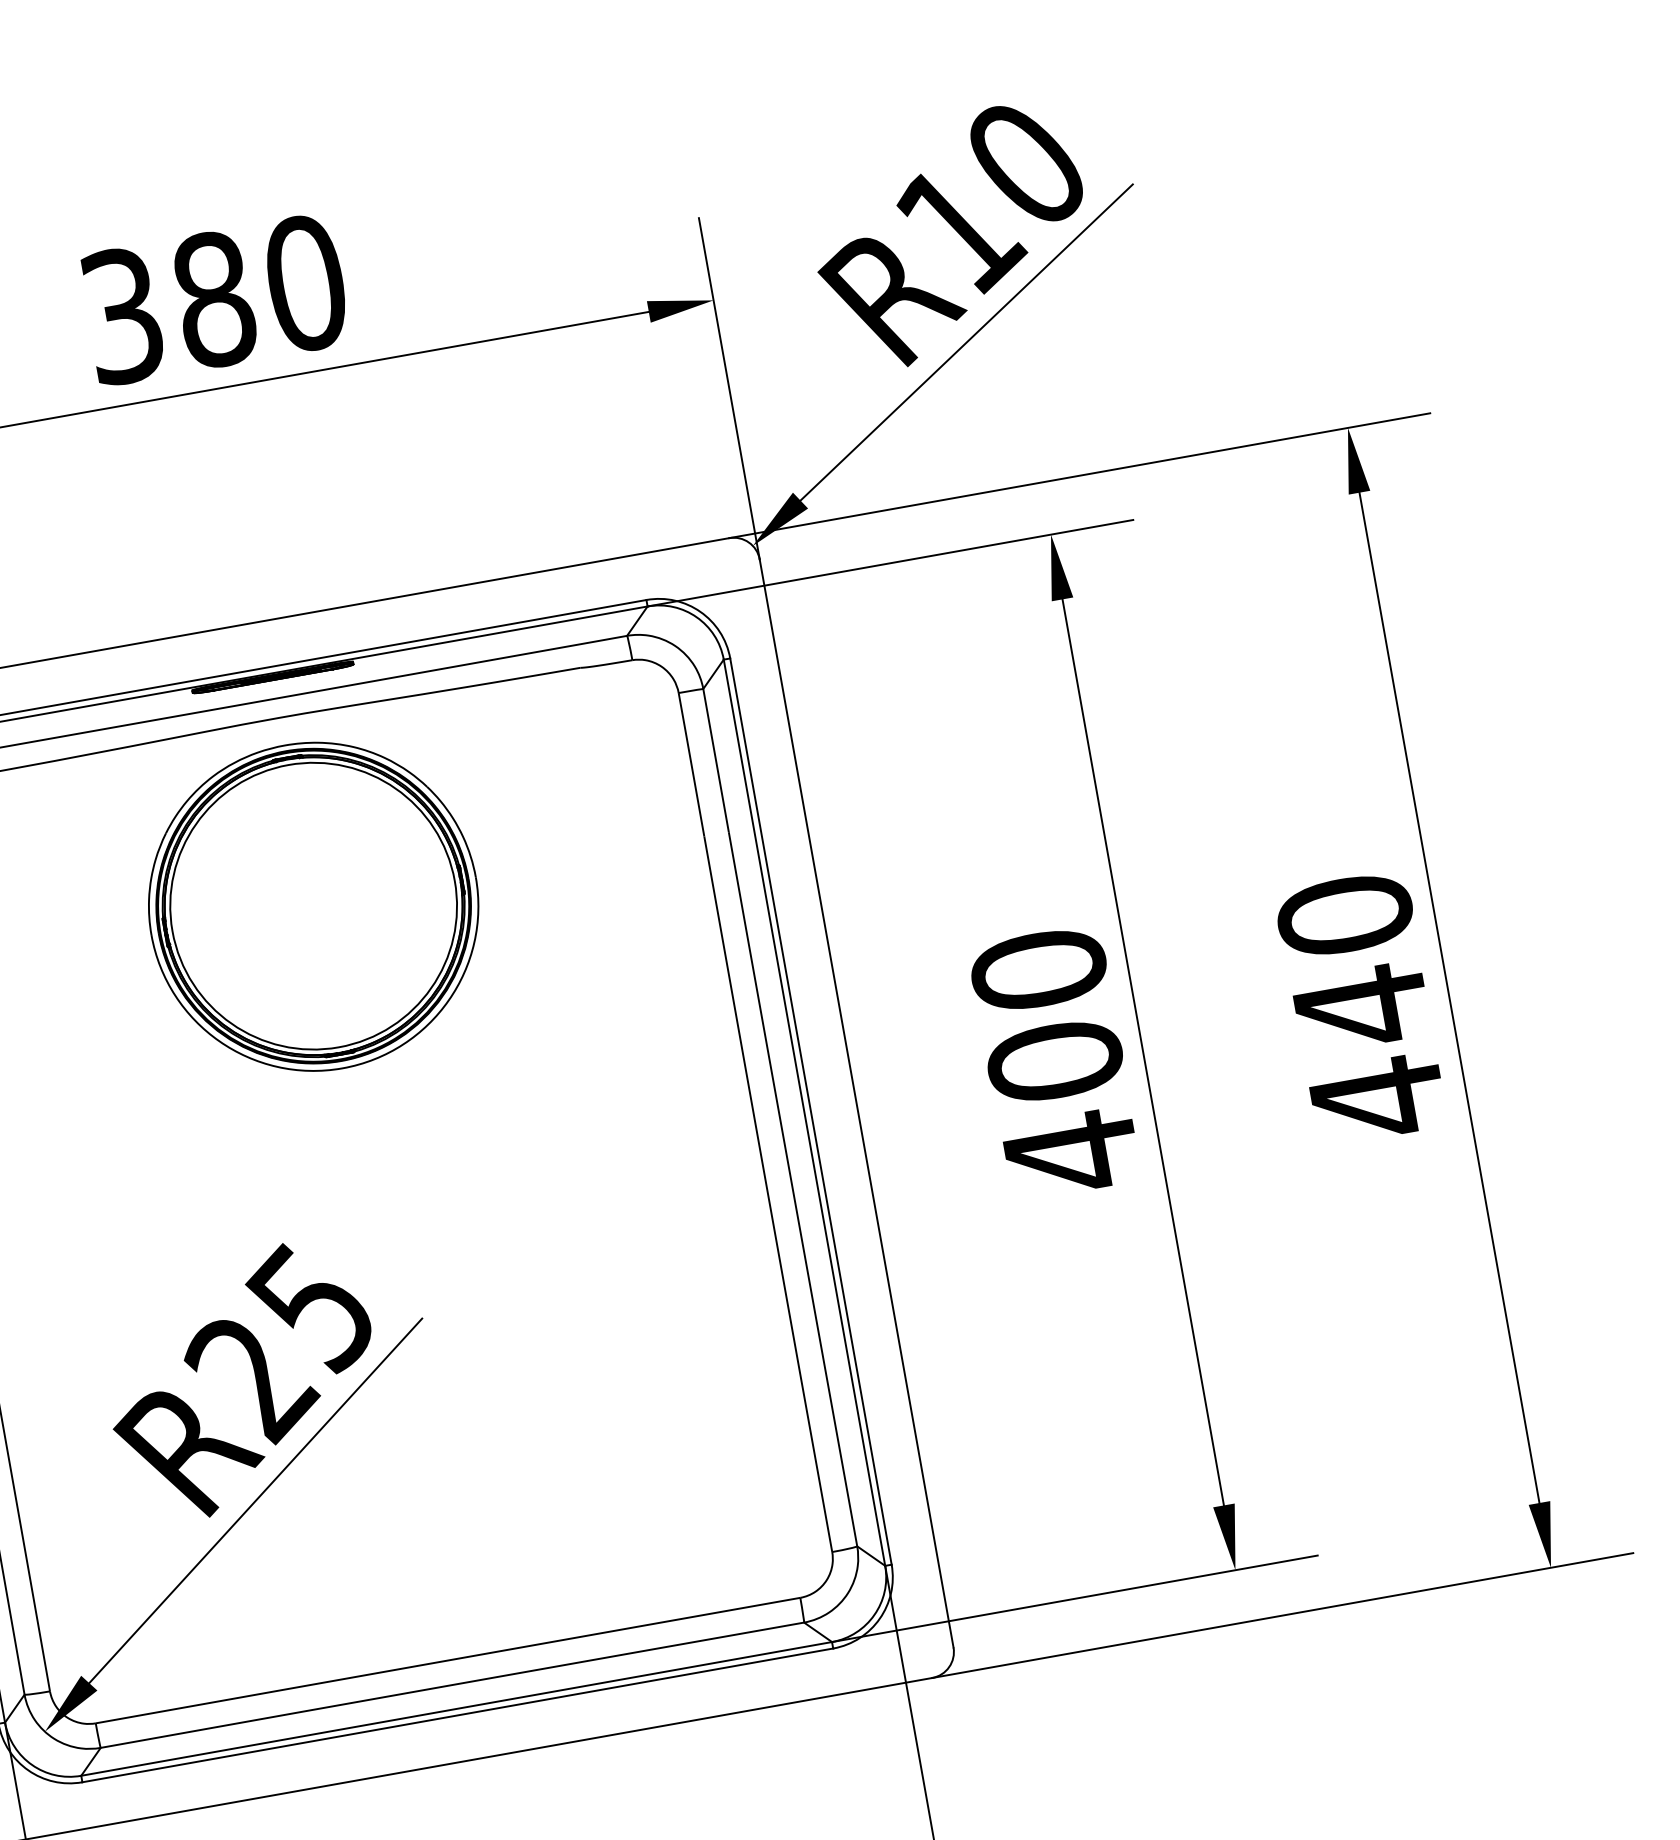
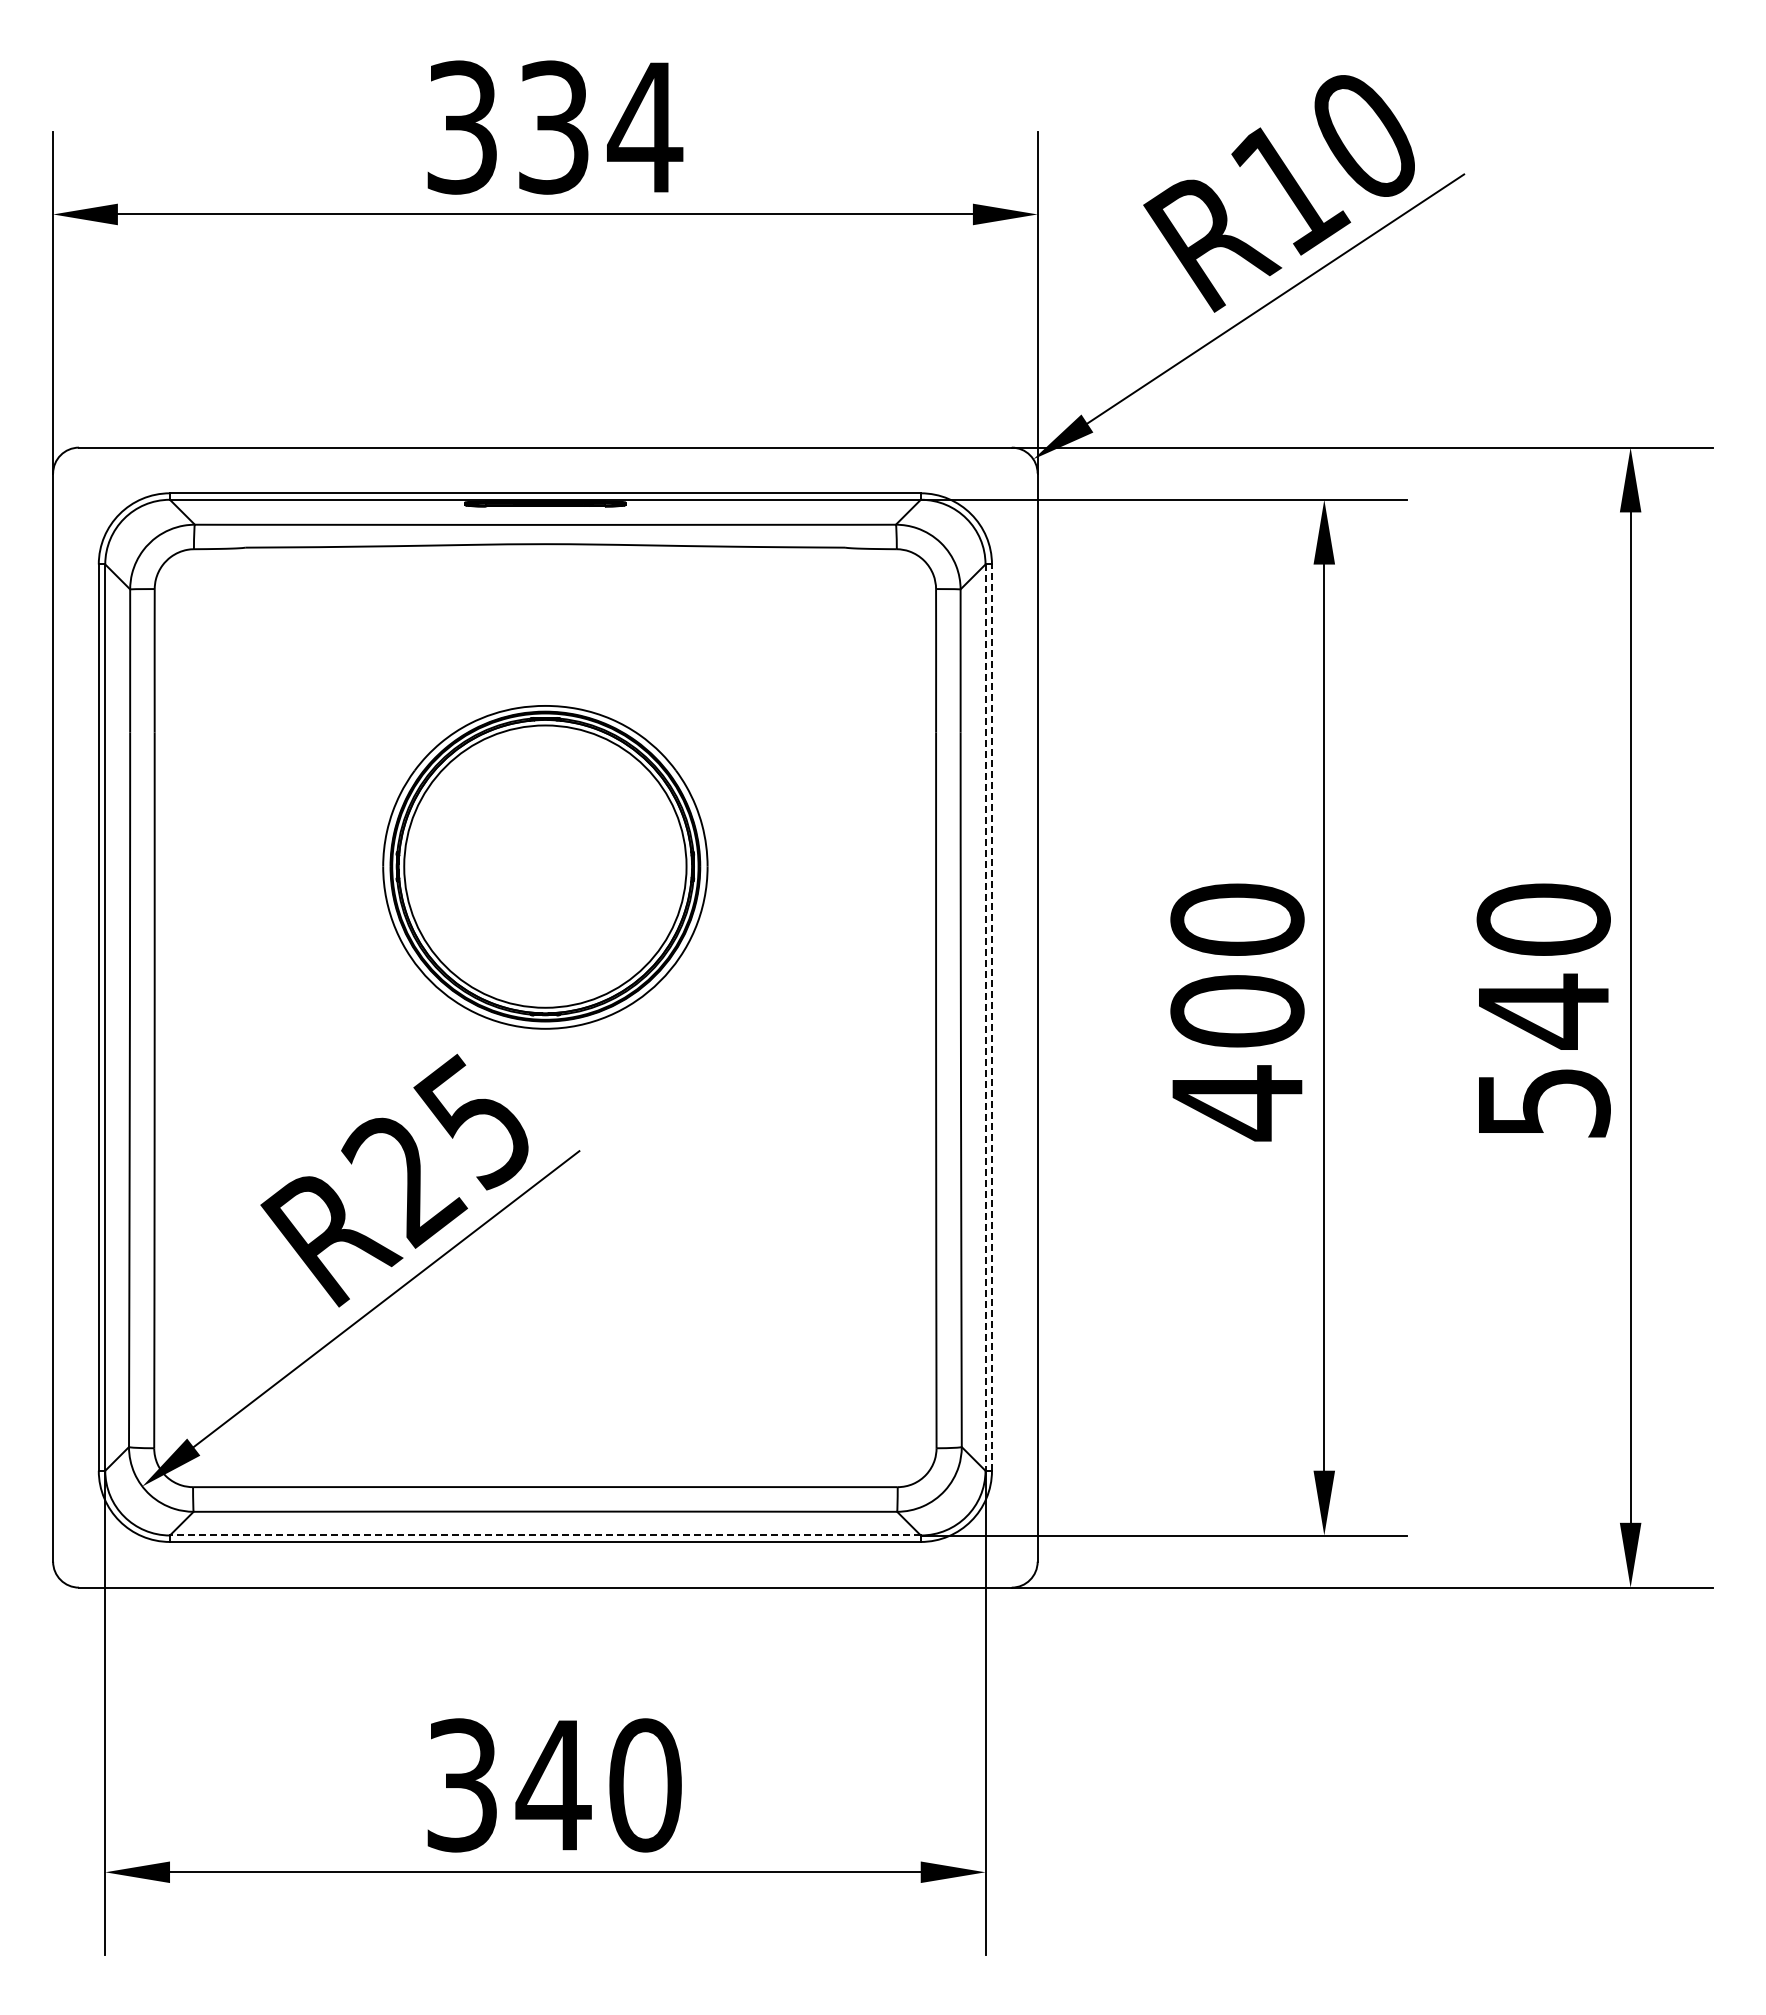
text: (260, 291) -> (600, 127), 380 -> 334
part: (313, 907) -> (545, 867), moved
text: (1378, 1099) -> (1544, 1103), 440 -> 540
line: (810, 1111) -> (991, 1017), solid -> dashed
line: (804, 1113) -> (985, 1018), solid -> dashed
line: (455, 1709) -> (544, 1535), solid -> dashed

